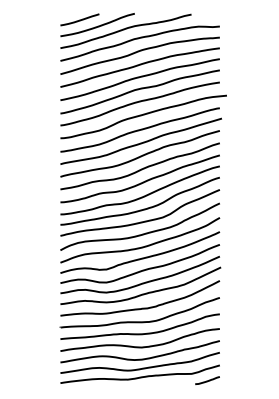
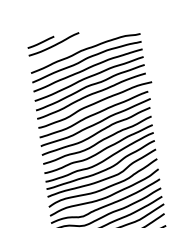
curve: (125, 29) -> (74, 44), removed

